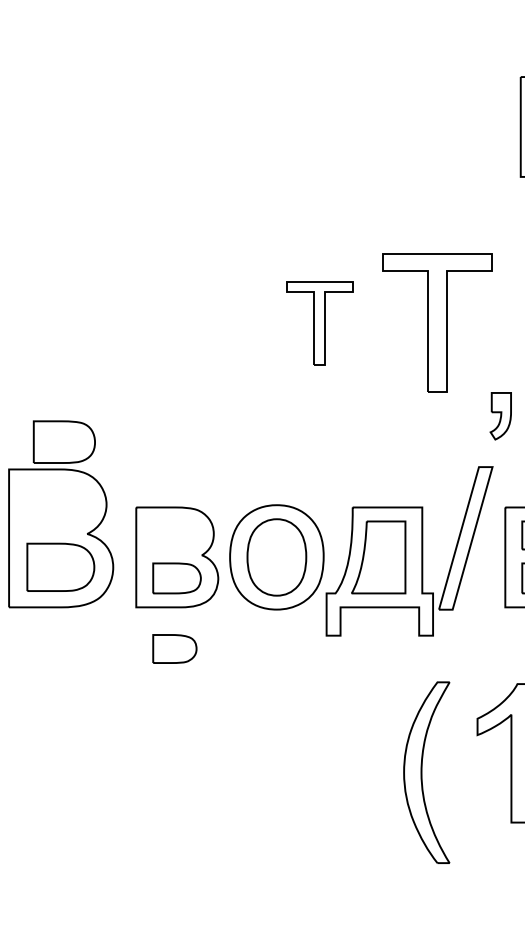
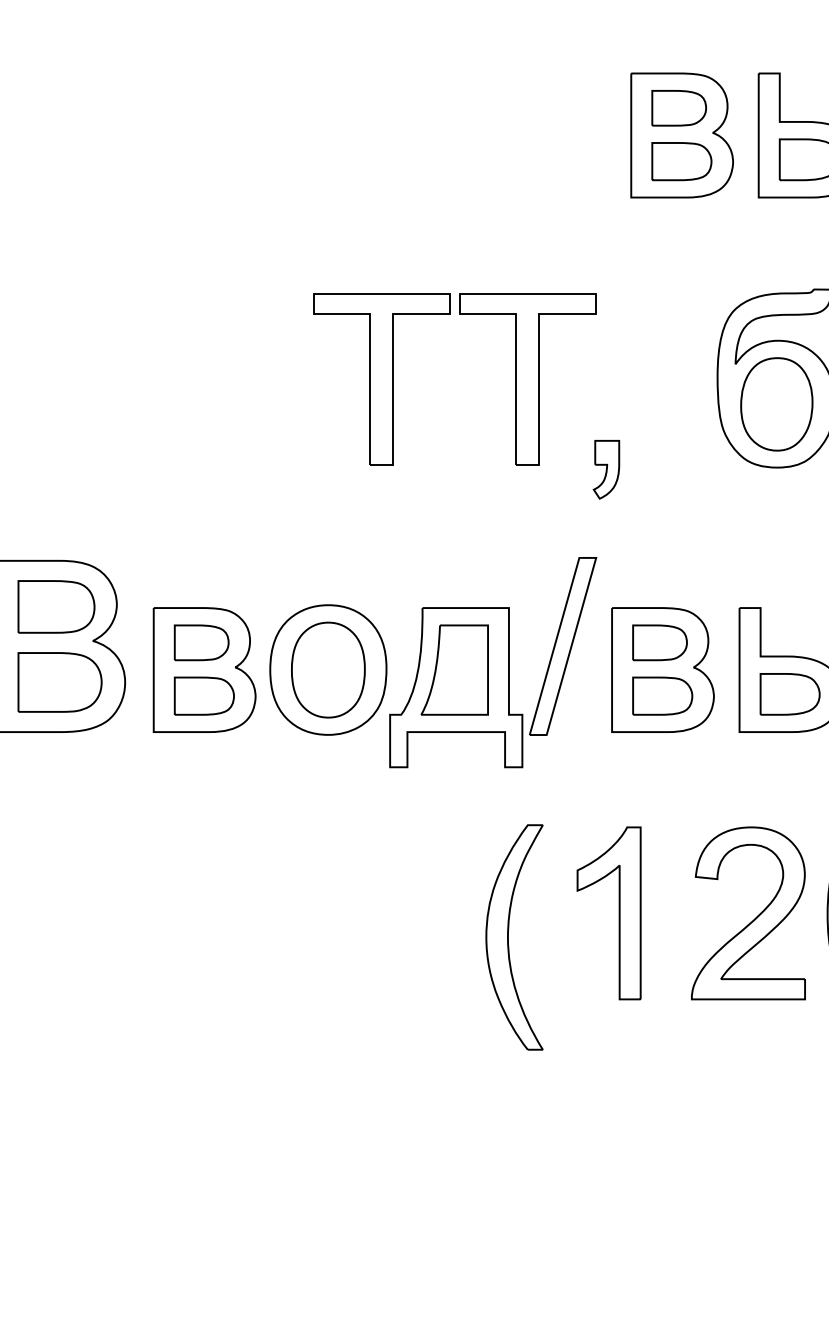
part: (319, 323) -> (381, 379), size x1.67
part: (500, 416) -> (606, 469), moved
part: (64, 441) -> (56, 606), moved
part: (174, 648) -> (201, 642), moved

